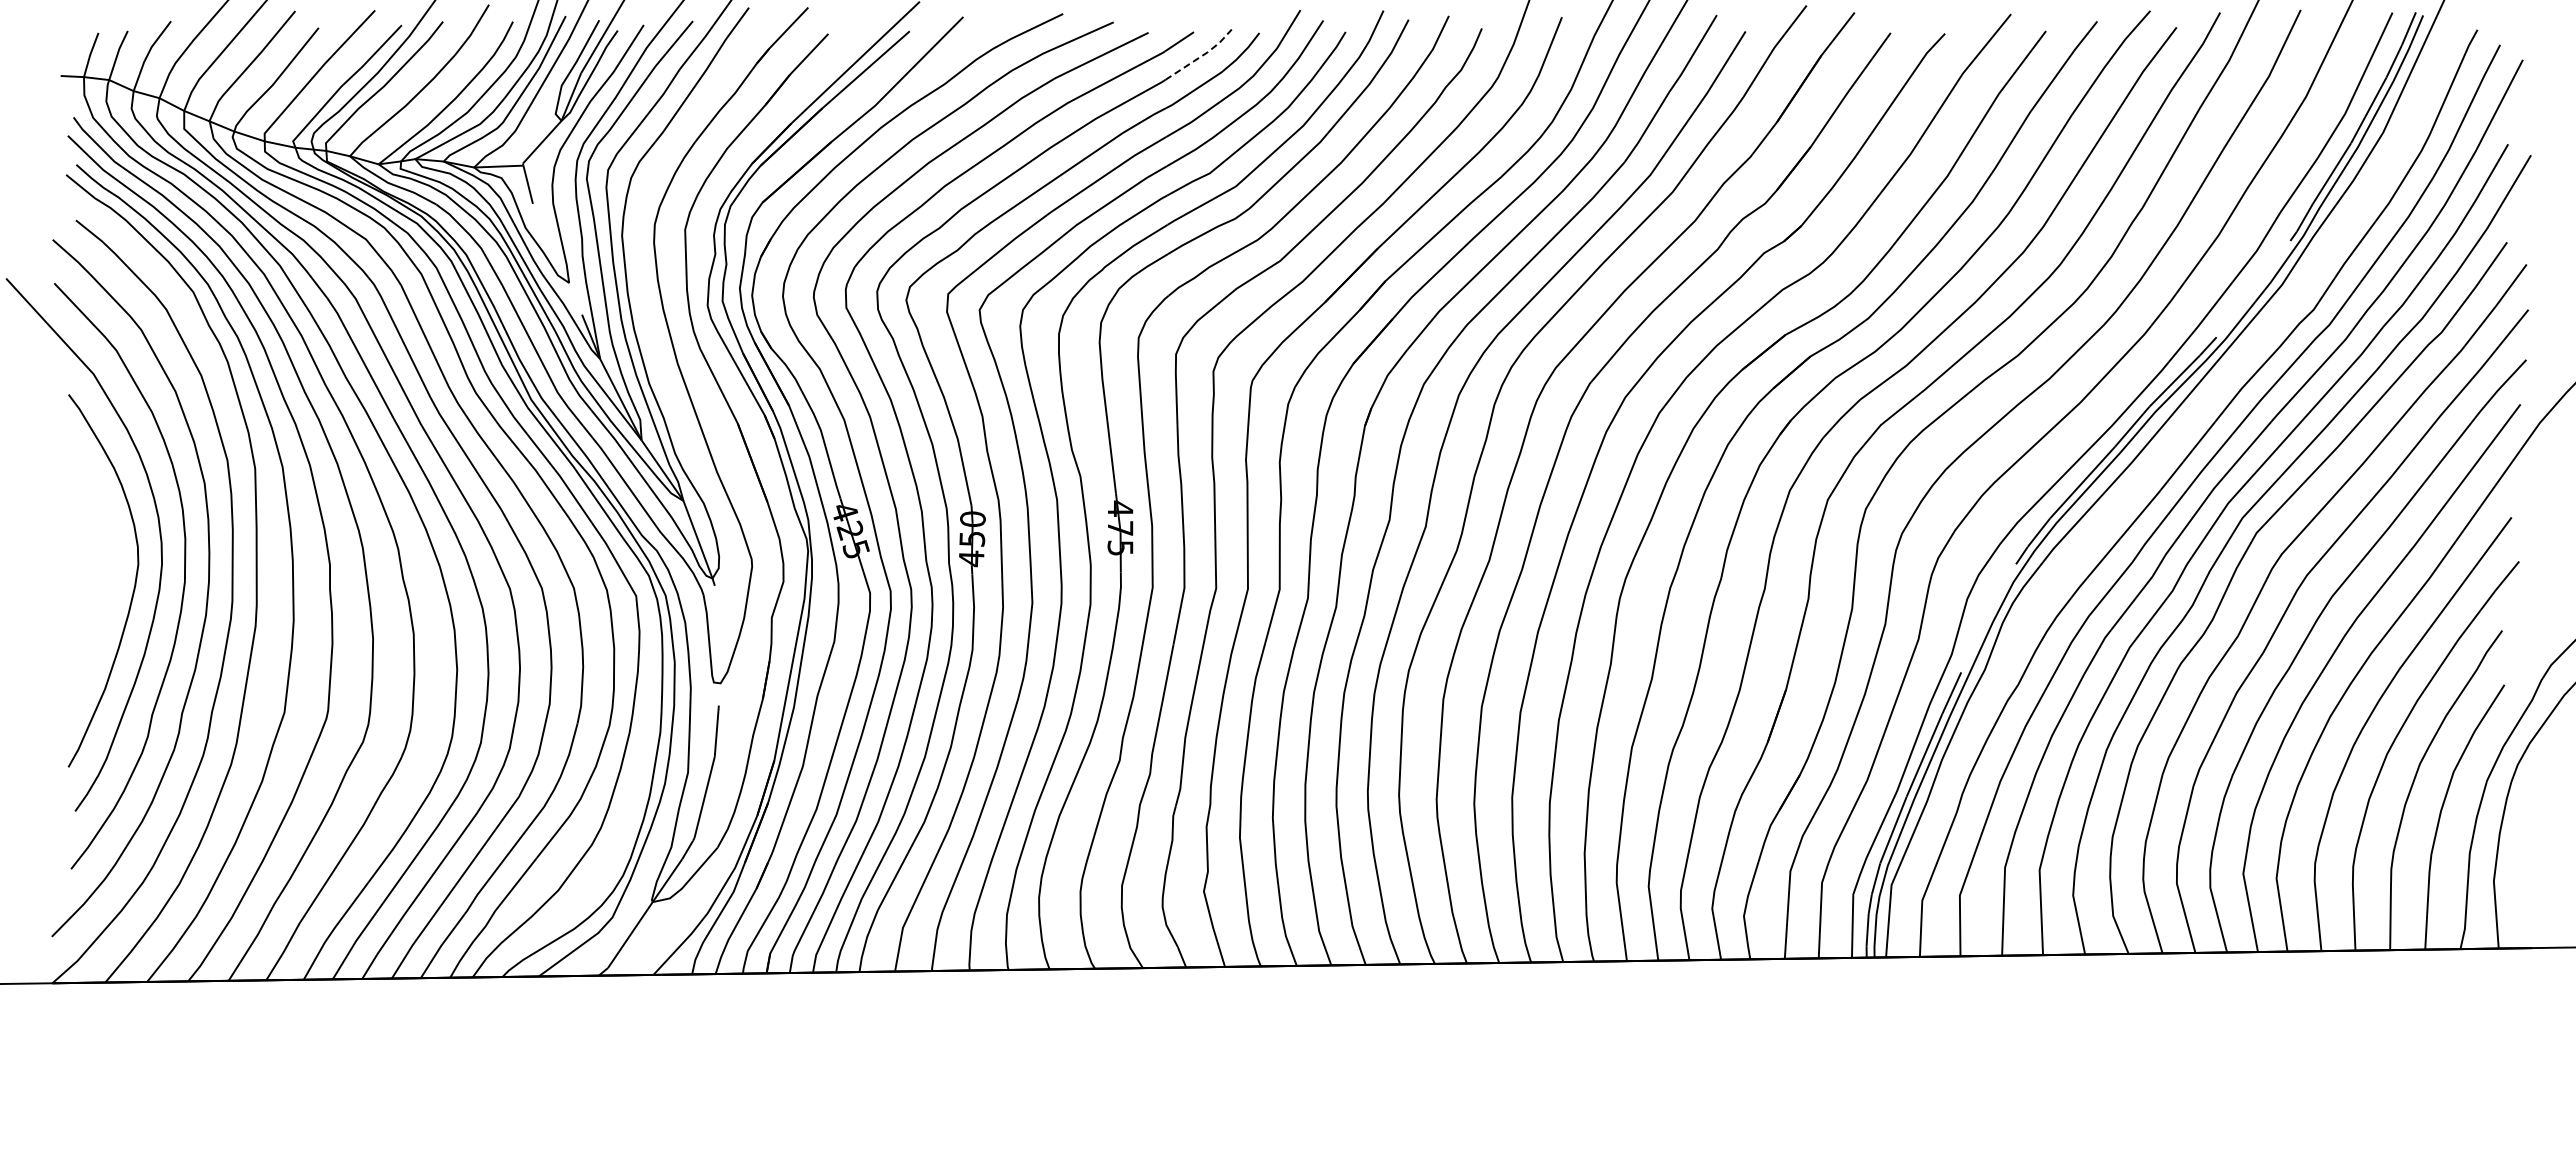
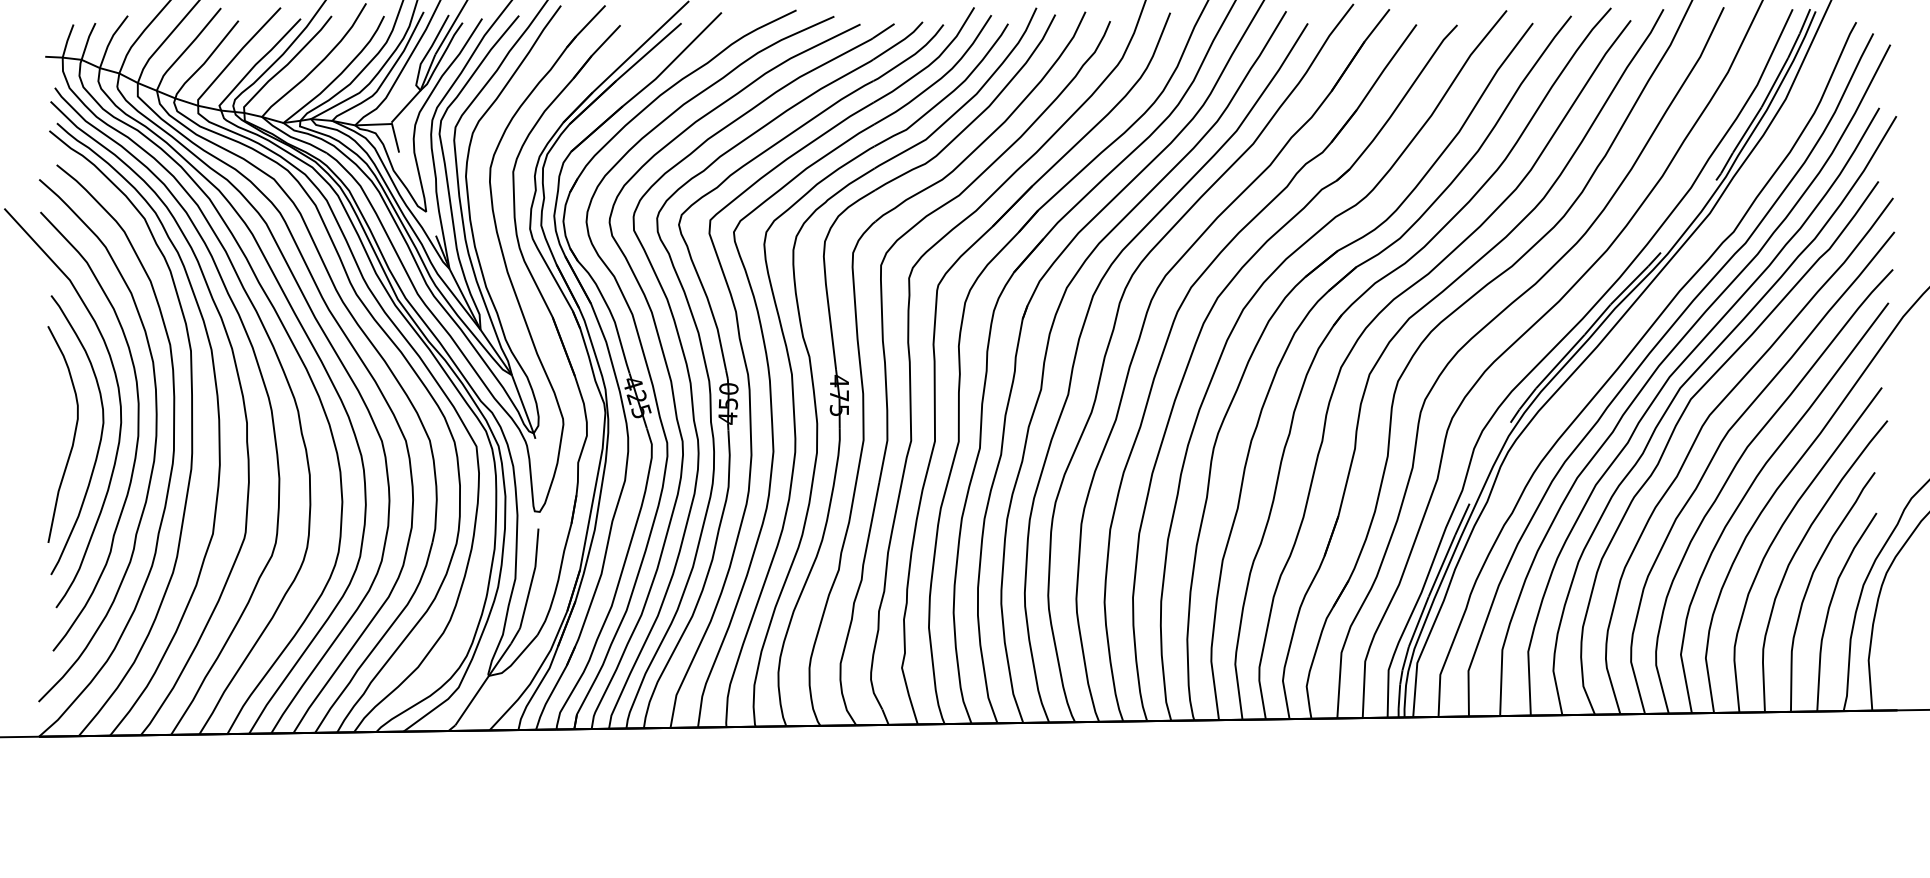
line: (1201, 56) -> (900, 42), dashed -> solid
curve: (98, 582) -> (73, 436), added

